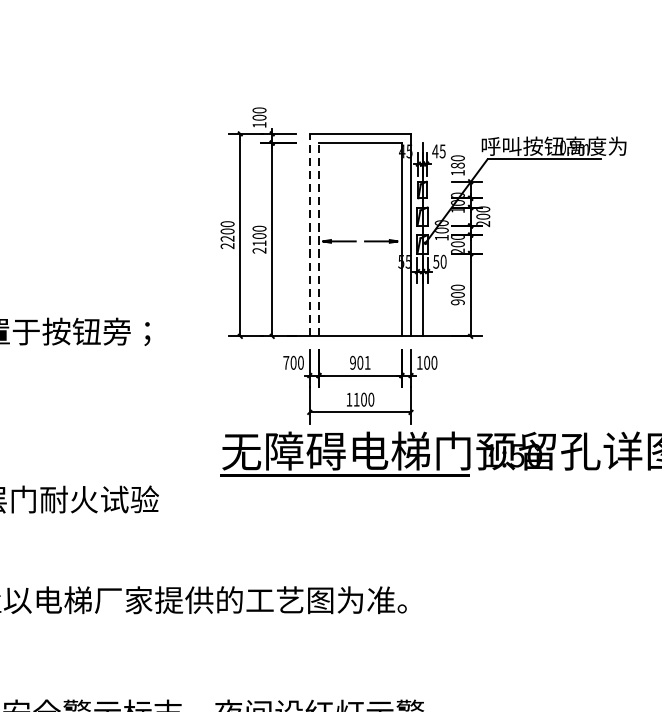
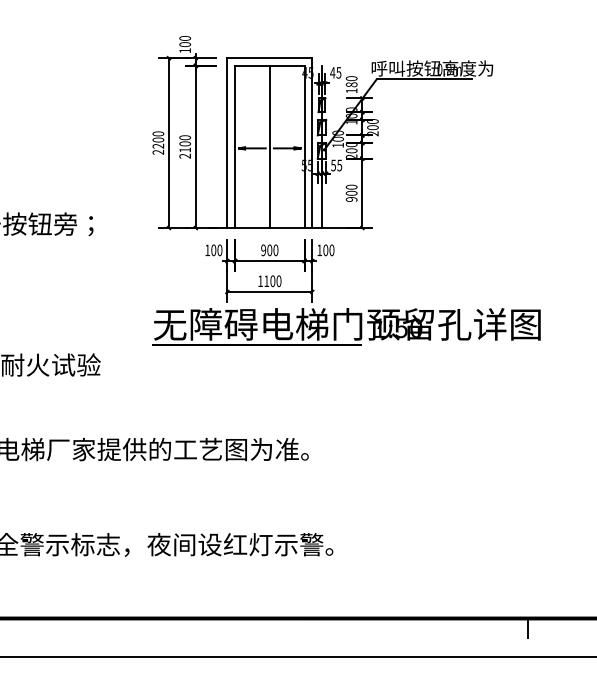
line: (309, 235) -> (227, 143), dashed -> solid
line: (319, 239) -> (235, 146), dashed -> solid
line: (359, 239) -> (269, 146), added
text: (443, 261) -> (339, 165), 50 -> 55
text: (286, 363) -> (207, 250), 700 -> 100
text: (367, 363) -> (275, 250), 901 -> 900

